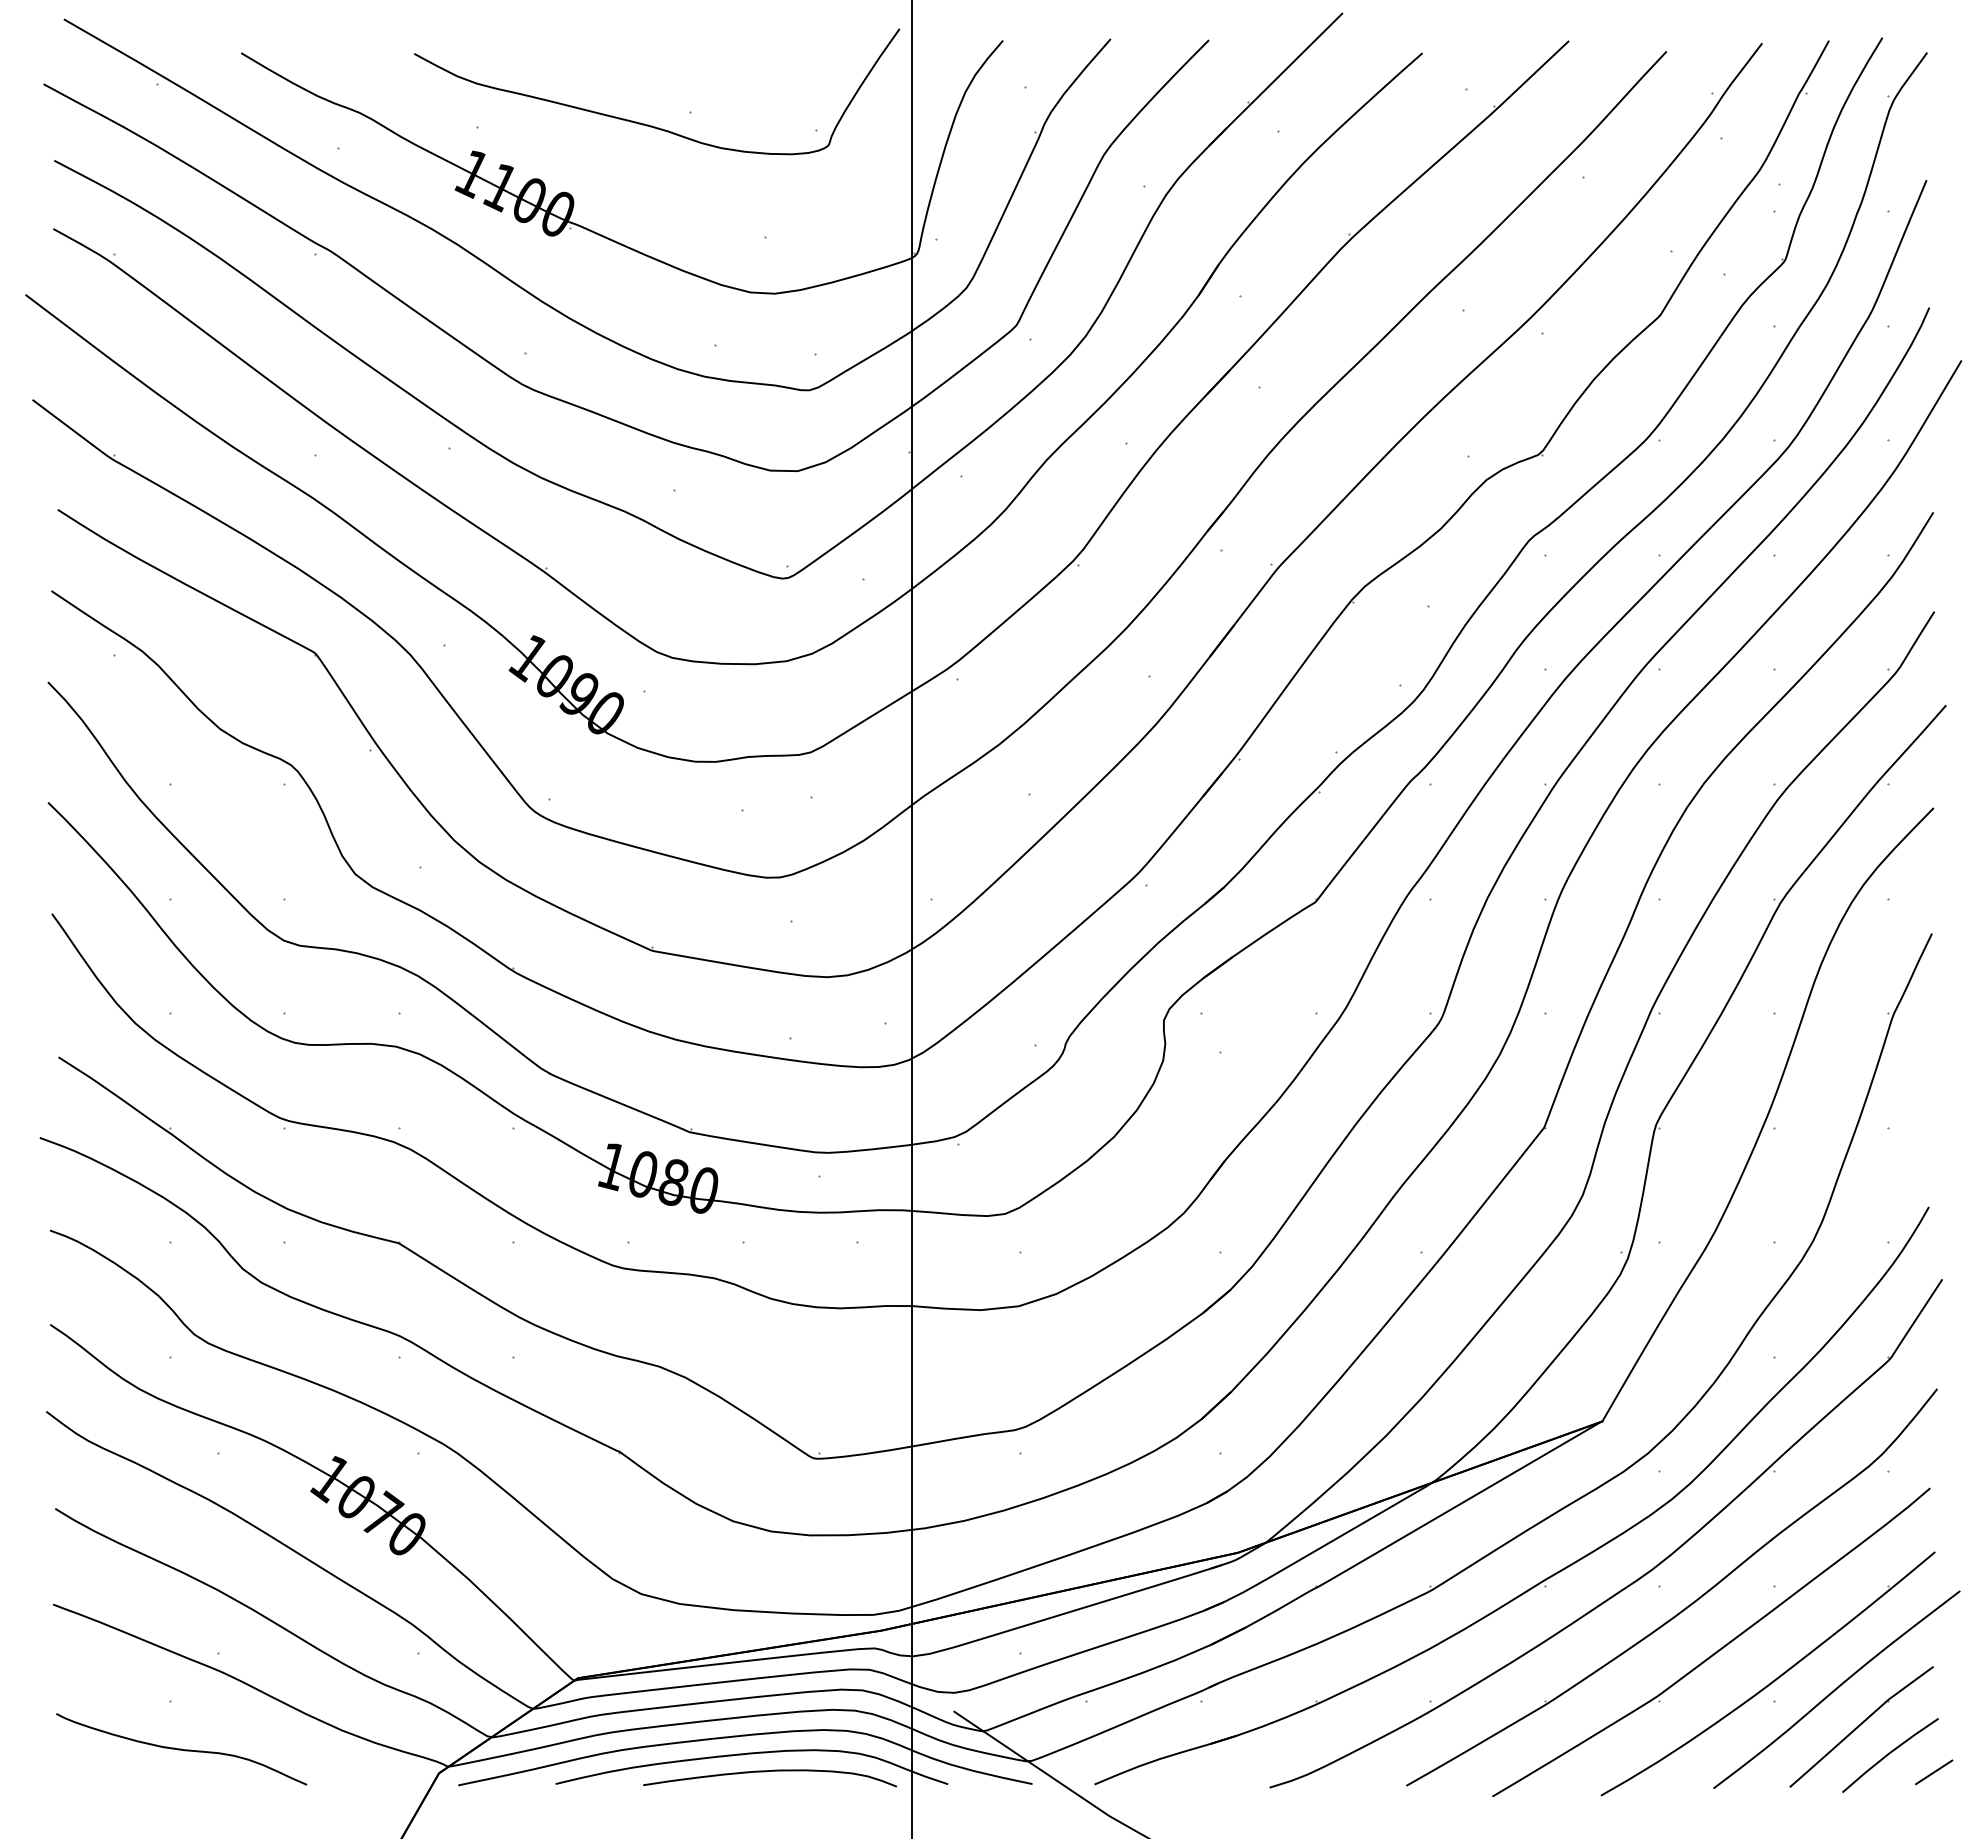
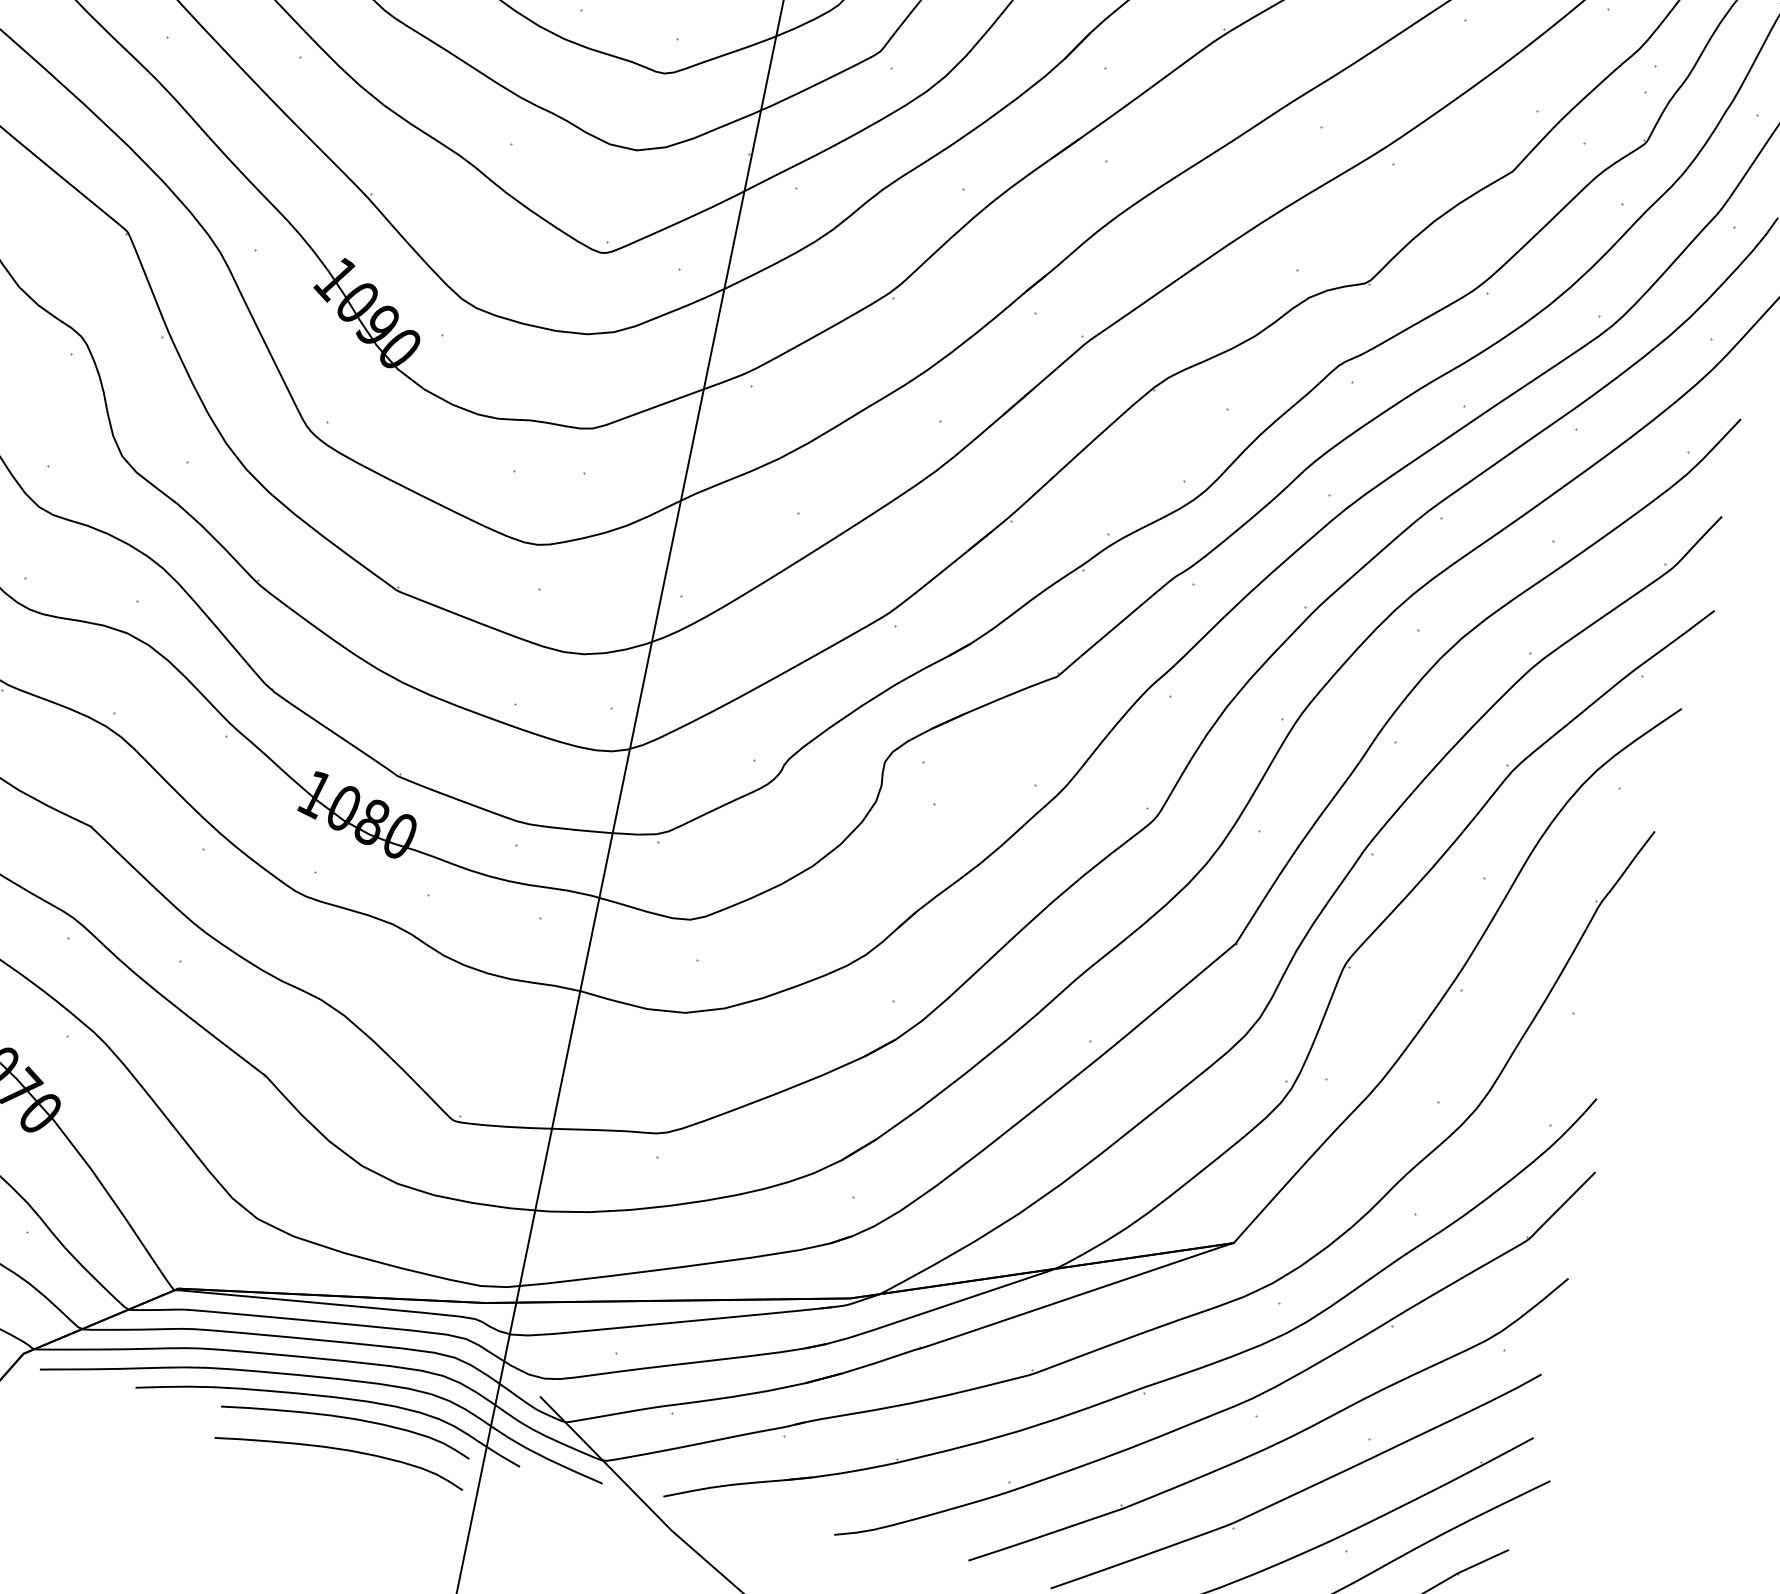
curve: (766, 1804) -> (337, 1450), added

